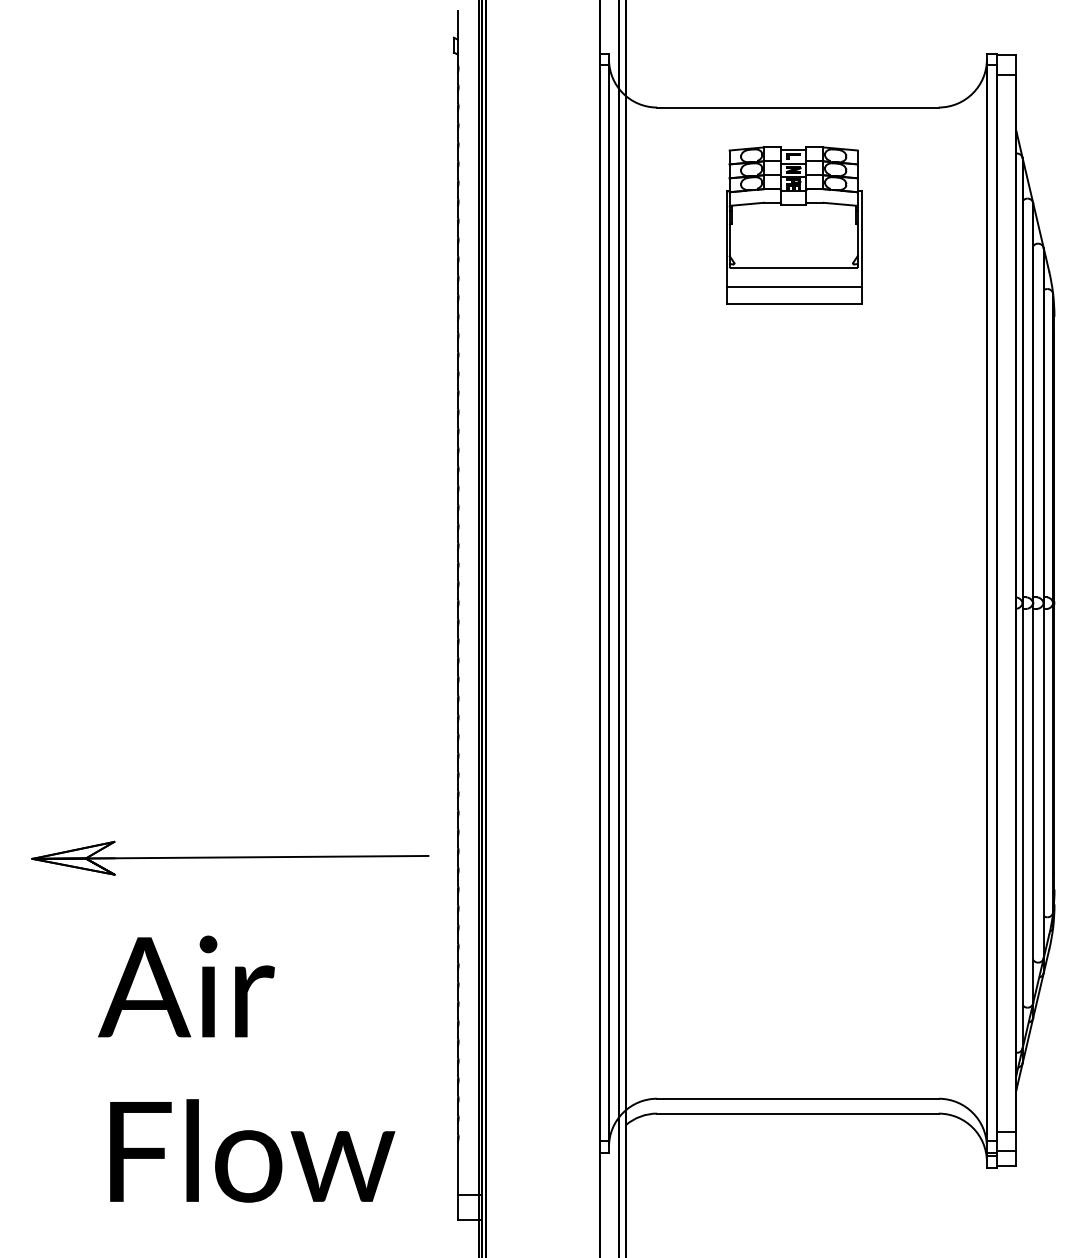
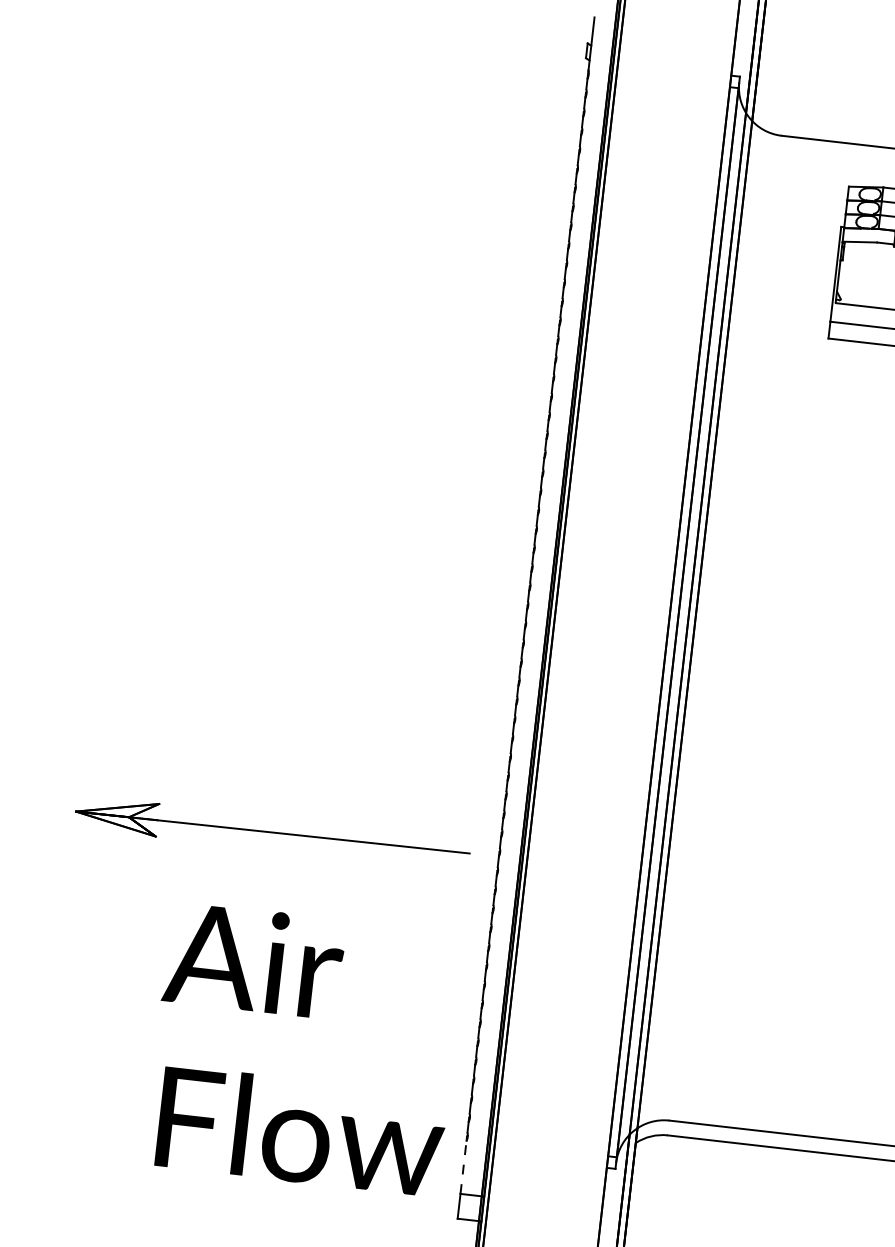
text: (246, 1068) -> (304, 1048), moved
line: (457, 1168) -> (463, 1167), solid -> dashed

